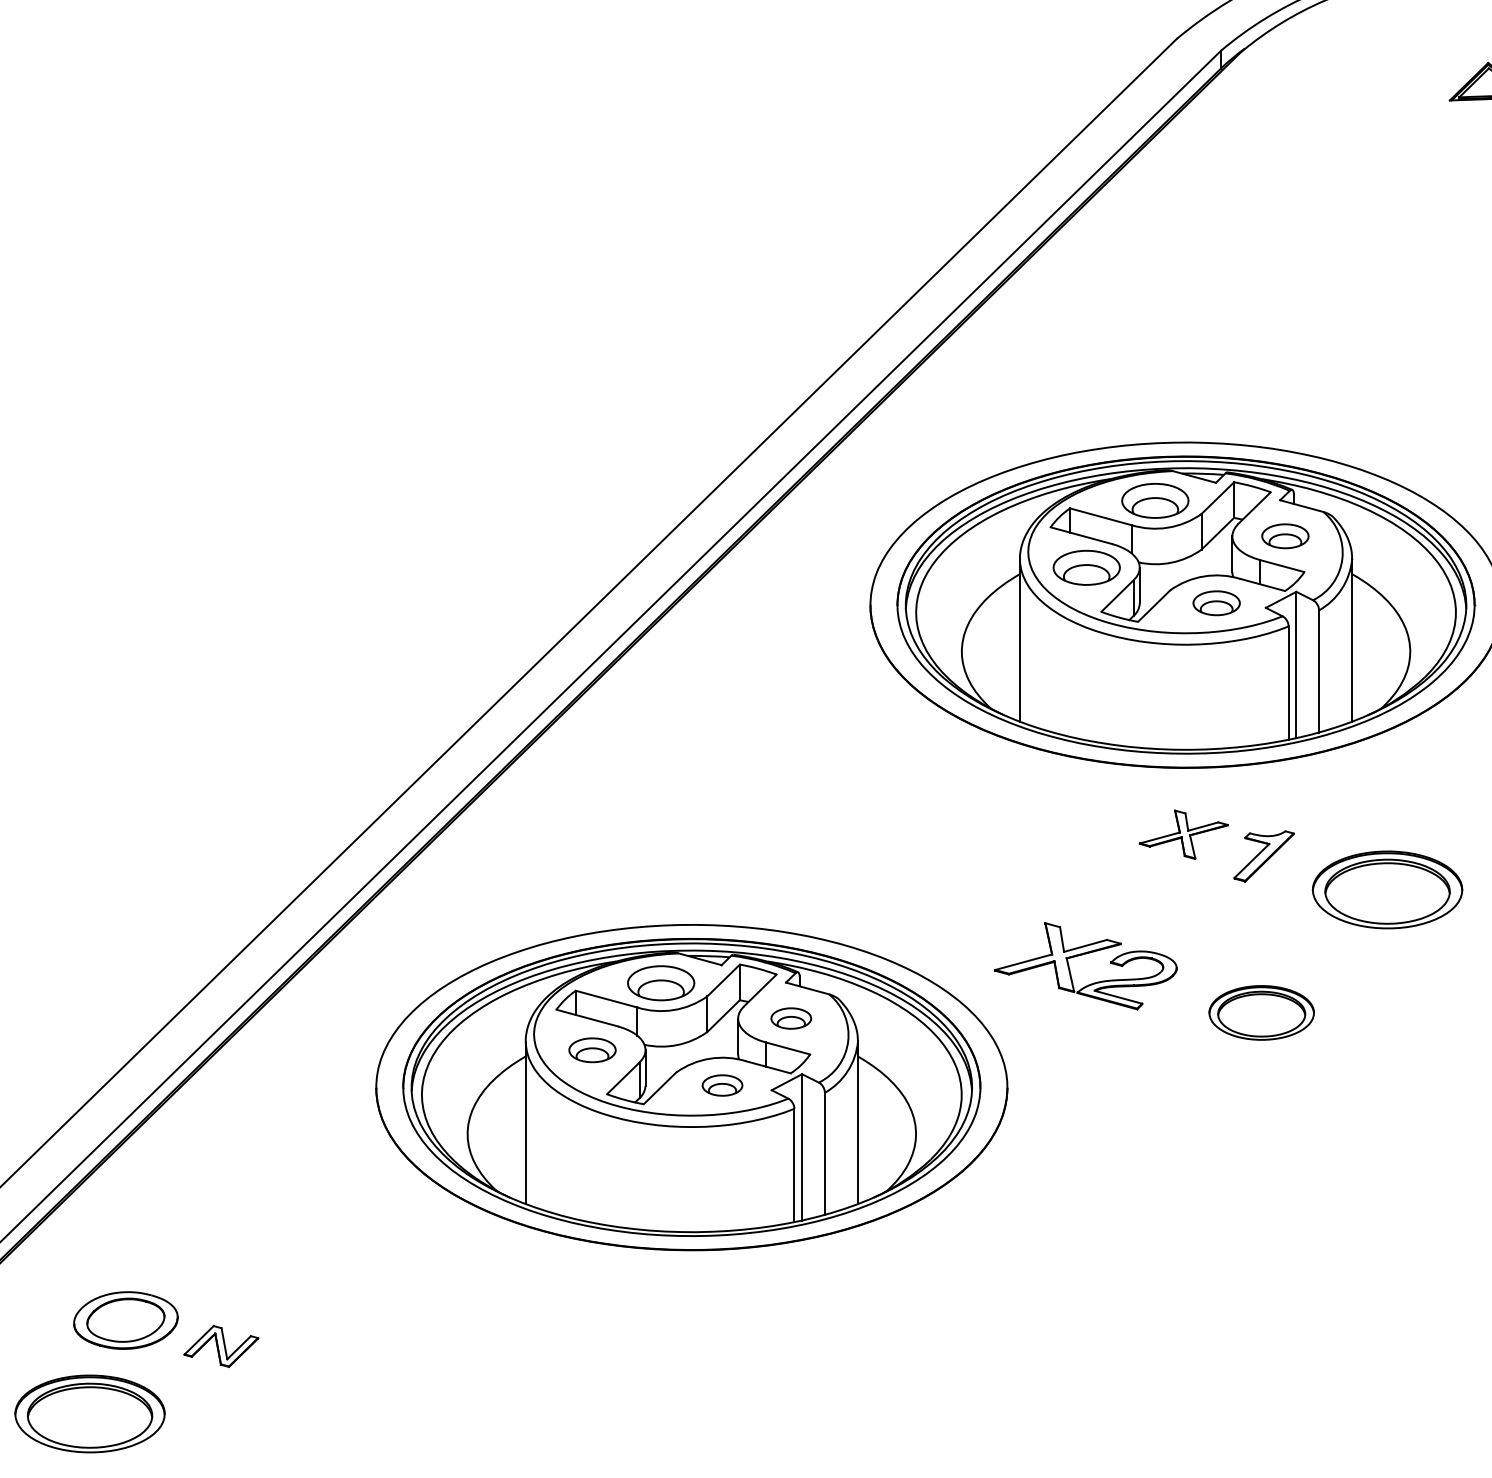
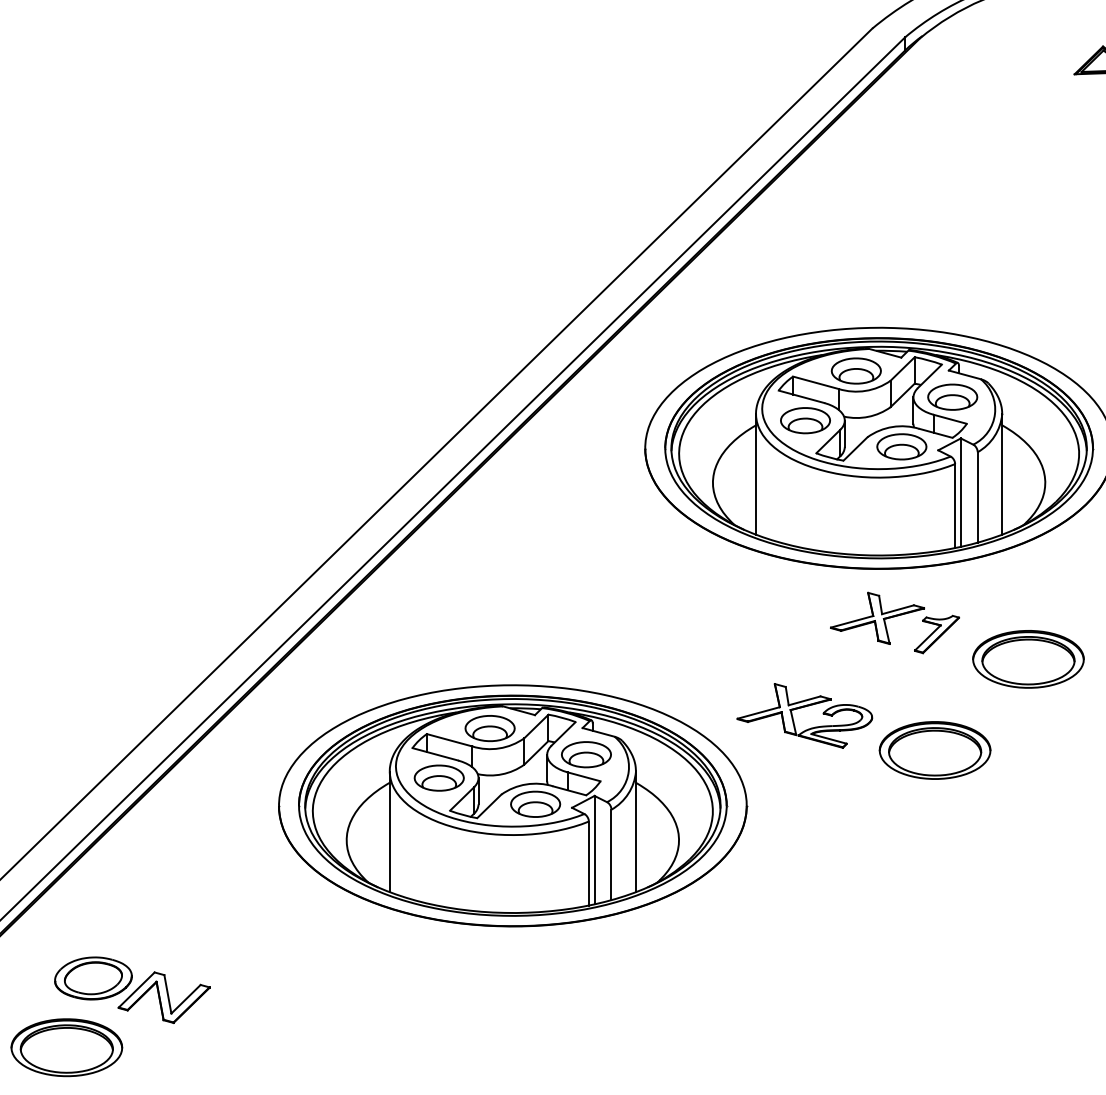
part: (1285, 536) -> (952, 397), size x1.43
part: (1216, 603) -> (901, 447), size x1.43
part: (1183, 834) -> (877, 618), size x1.43
part: (1261, 1012) -> (935, 750), size x1.43
part: (791, 1018) -> (586, 754), size x1.67
part: (592, 1050) -> (439, 778), size x1.43
part: (722, 1085) -> (535, 804), size x1.67
part: (221, 1346) -> (164, 997), size x1.67

